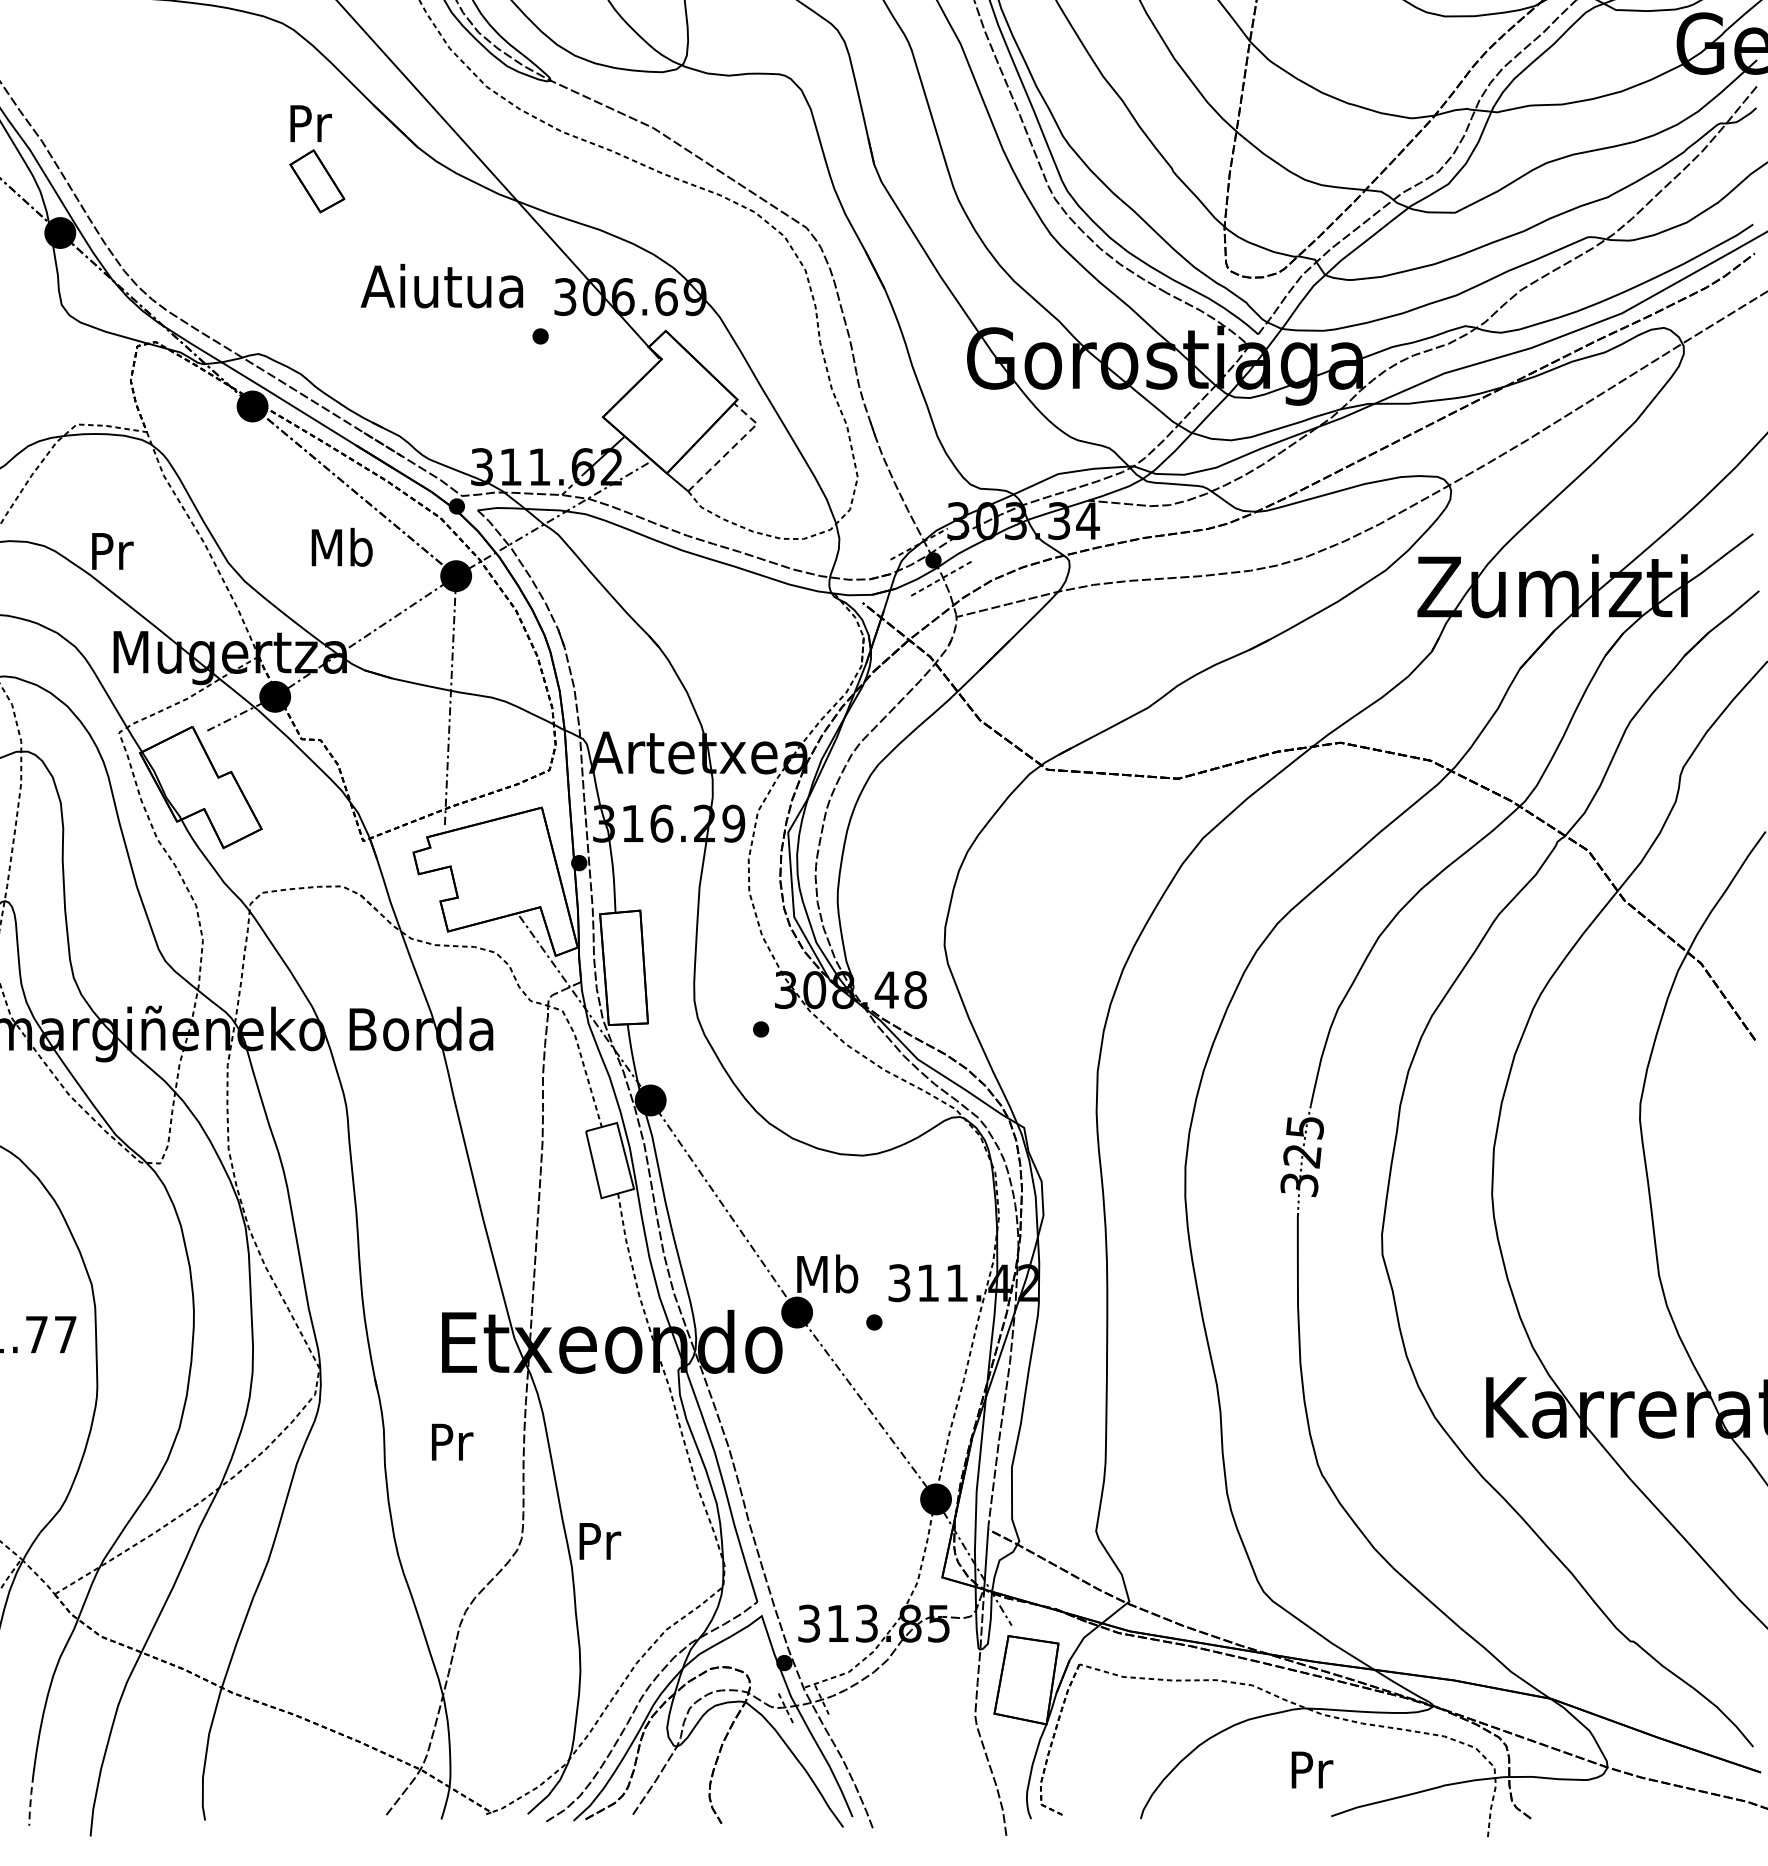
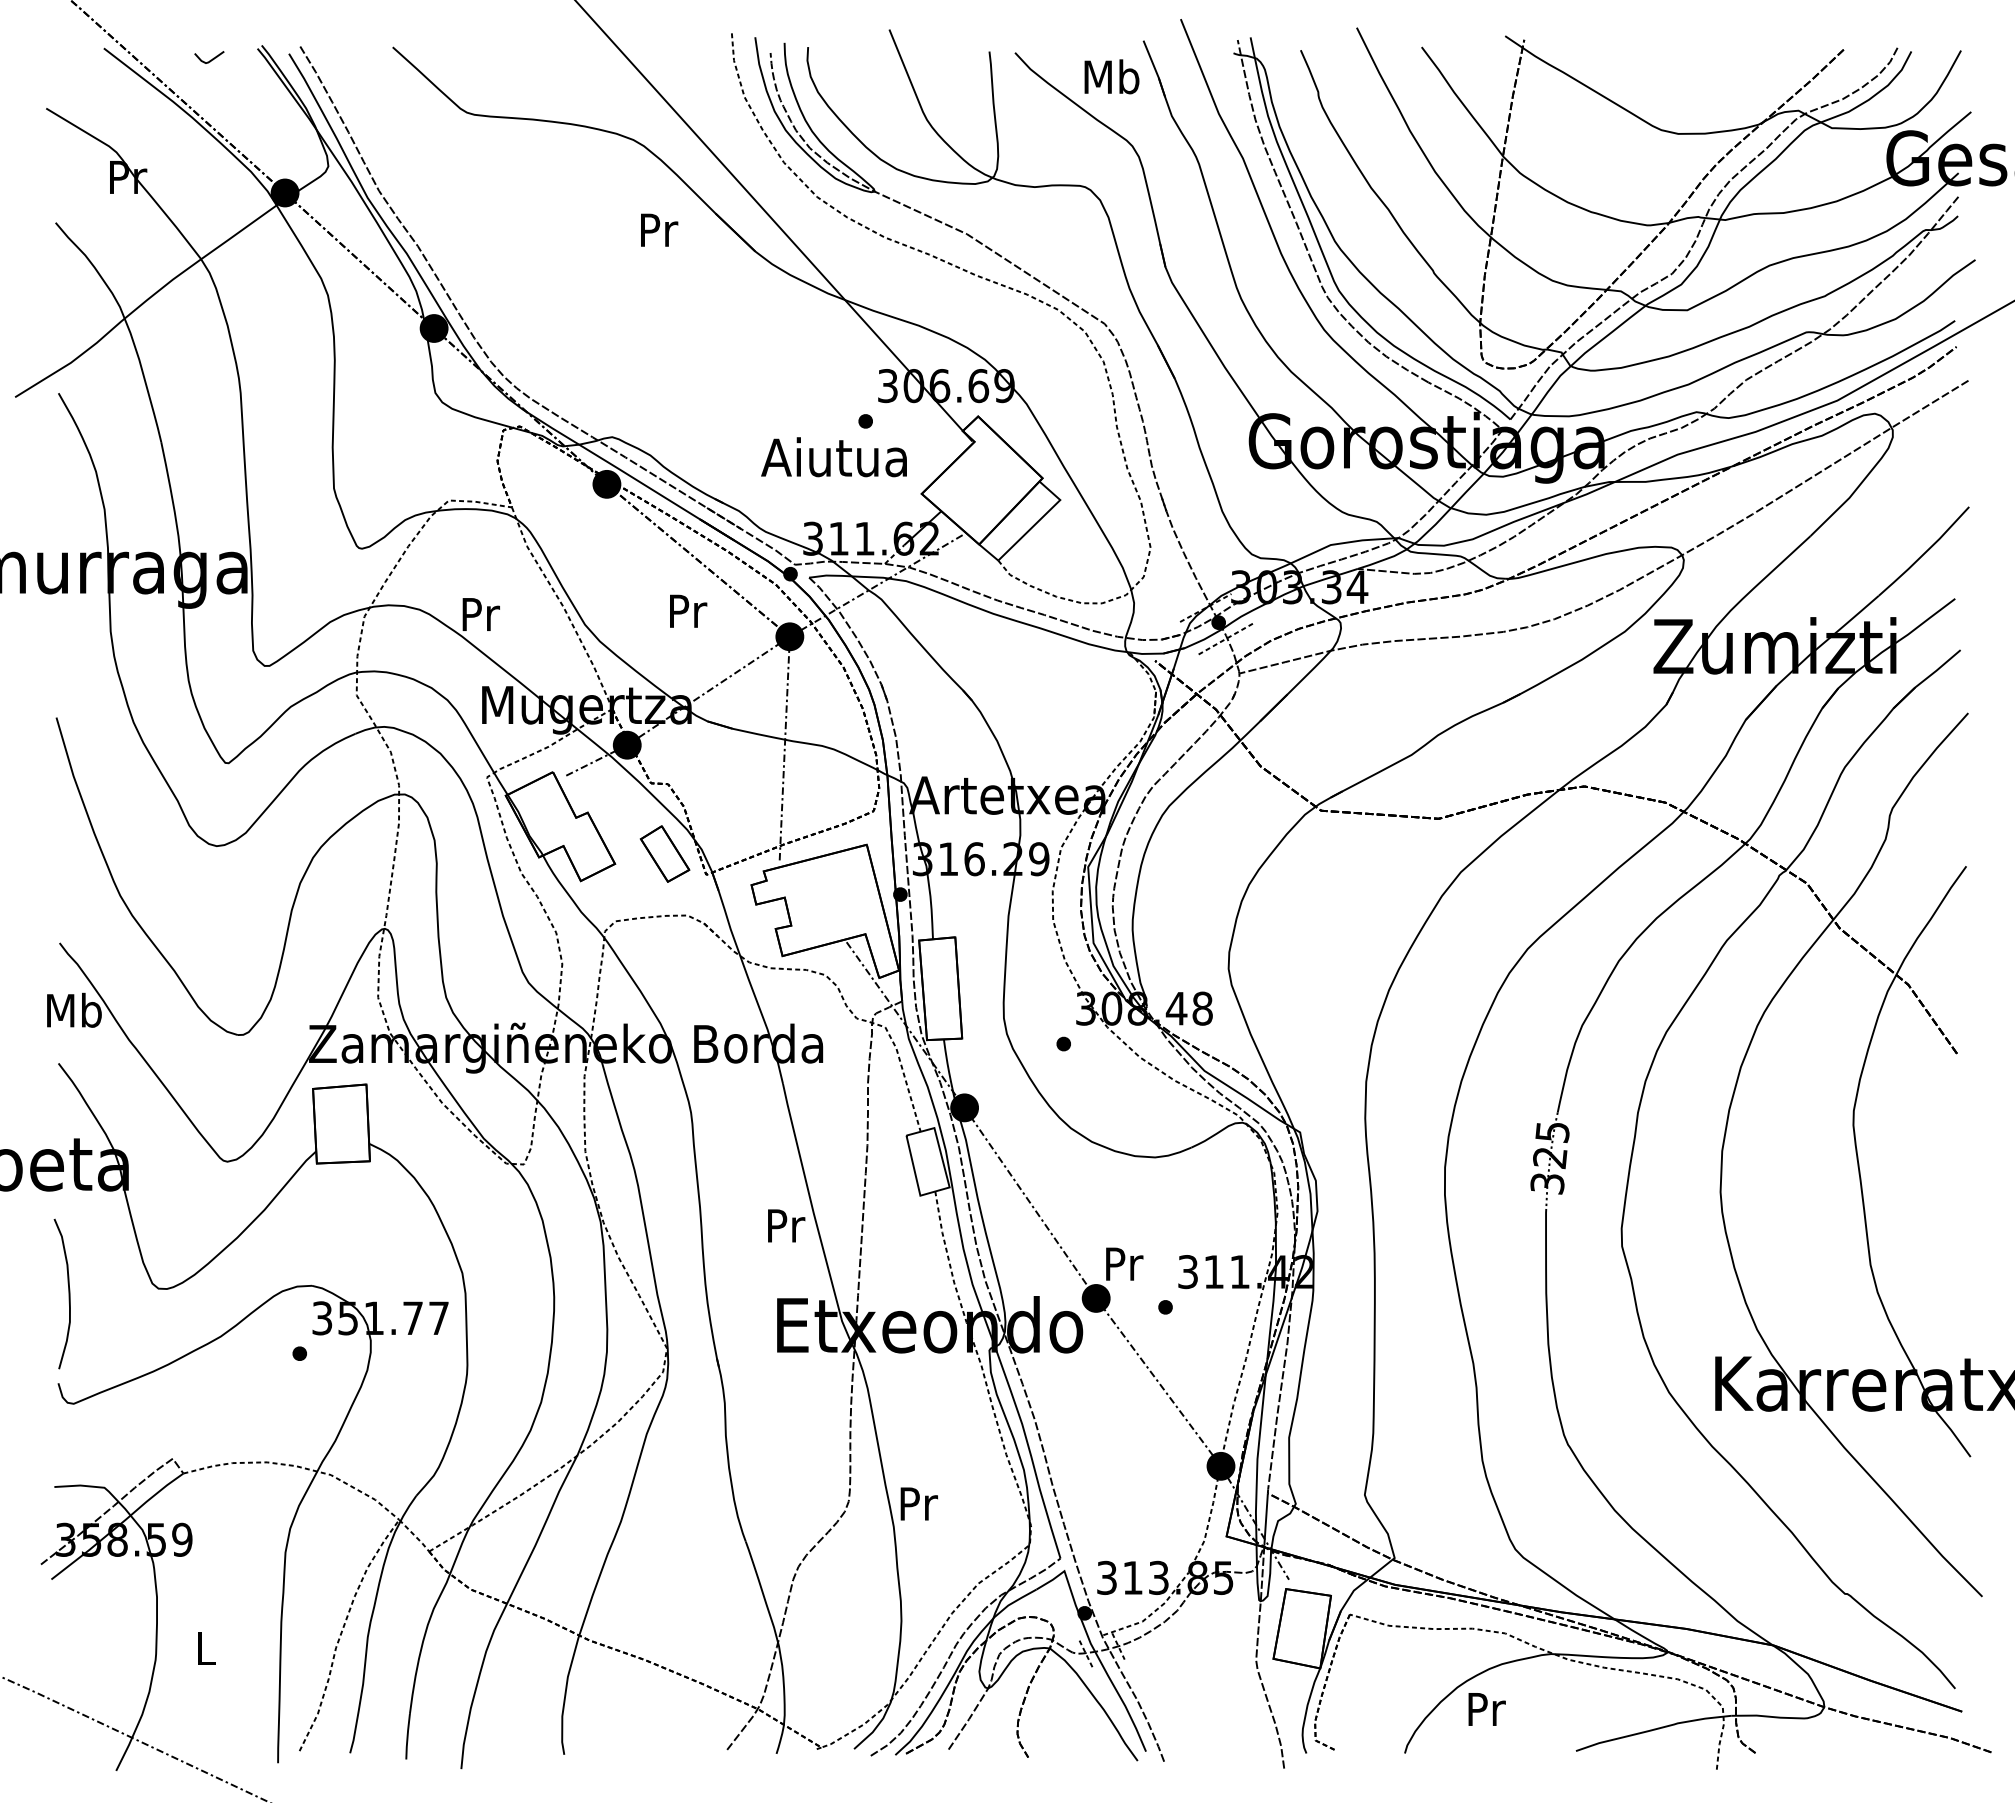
part: (316, 180) -> (664, 853), moved
text: (441, 286) -> (833, 457), moved
line: (734, 446) -> (1039, 520), dashed -> solid
text: (342, 546) -> (687, 610), Mb -> Pr
text: (827, 1273) -> (1123, 1263), Mb -> Pr
text: (452, 1441) -> (786, 1225), moved
text: (1311, 1770) -> (1486, 1709), moved
line: (30, 1801) -> (407, 1737), dashed -> solid

